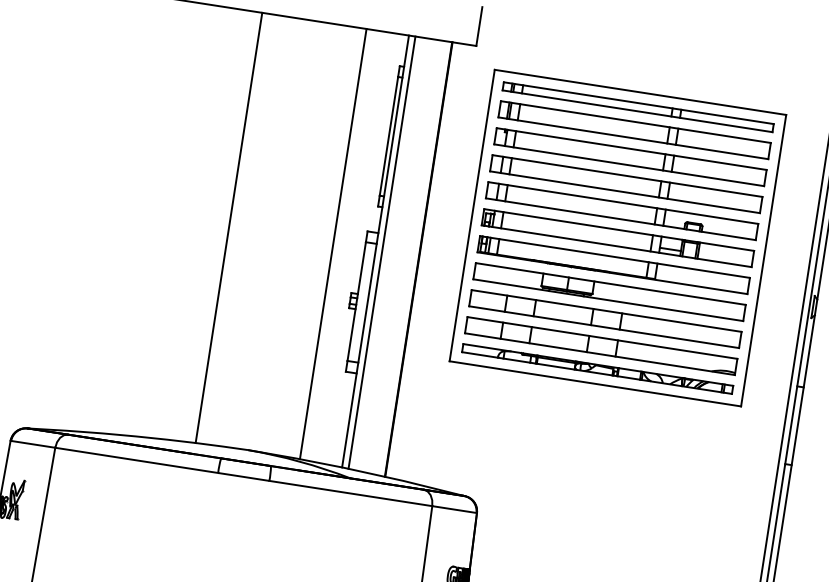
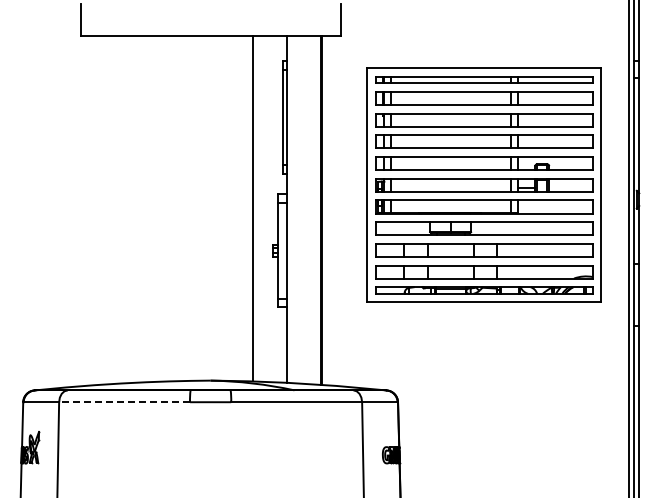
line: (228, 227) -> (168, 208), removed
part: (617, 236) -> (483, 184), moved
line: (381, 252) -> (291, 209), removed
line: (136, 460) -> (124, 402), solid -> dashed

